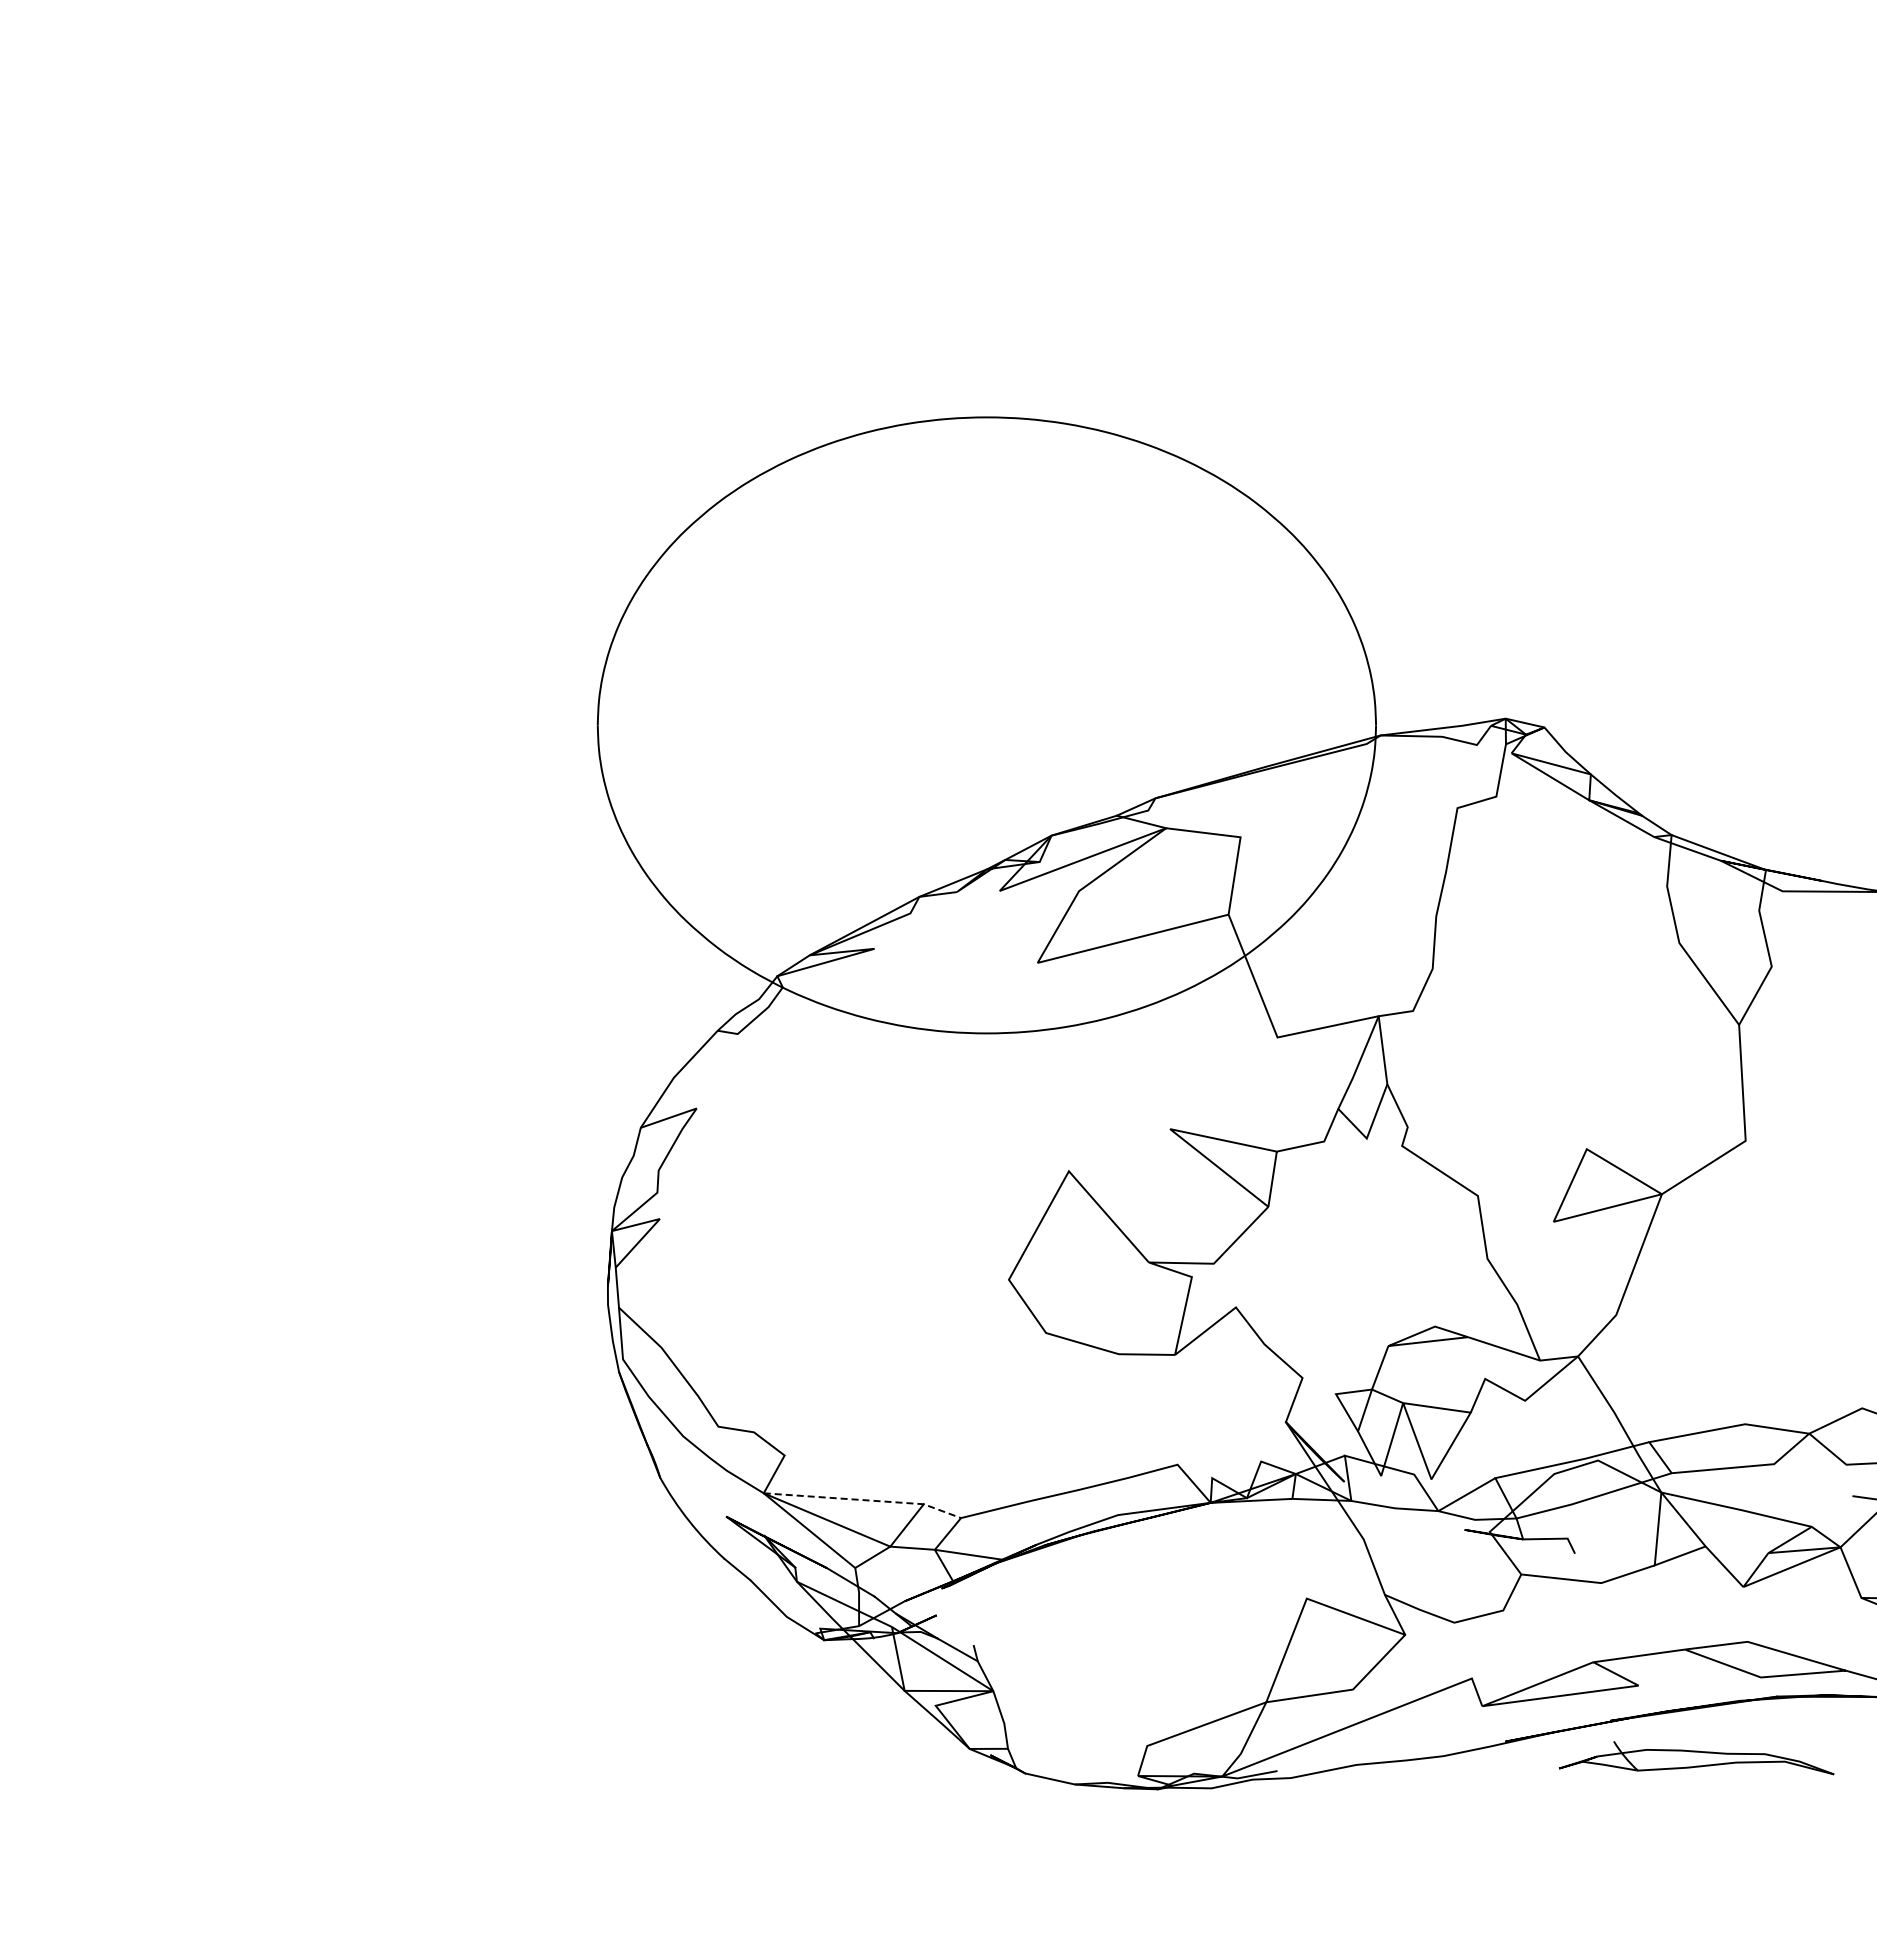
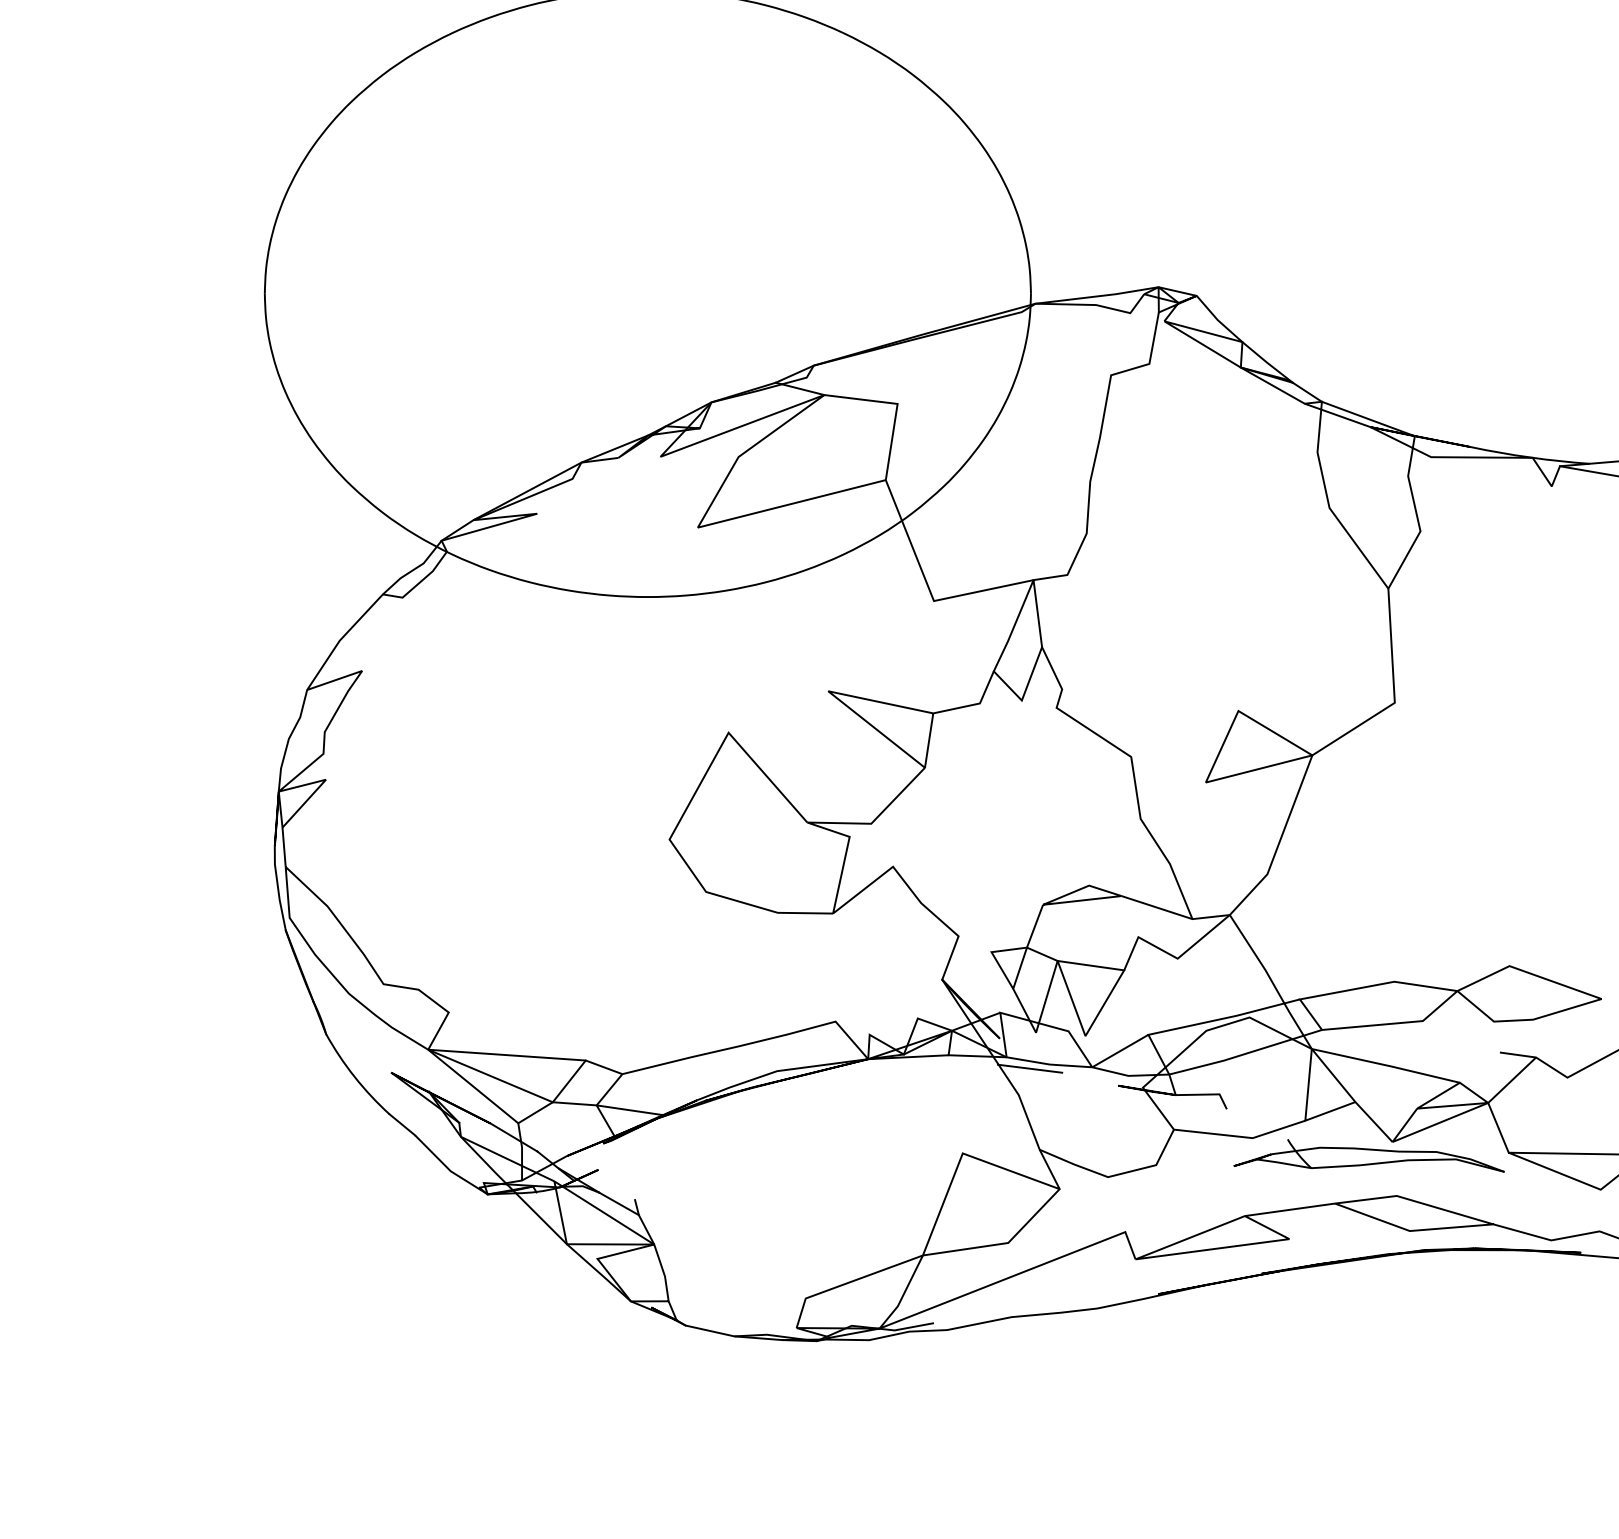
line: (864, 1500) -> (527, 1056), dashed -> solid
line: (1374, 1512) -> (1029, 1068), added
part: (1696, 1758) -> (1369, 1156), moved

